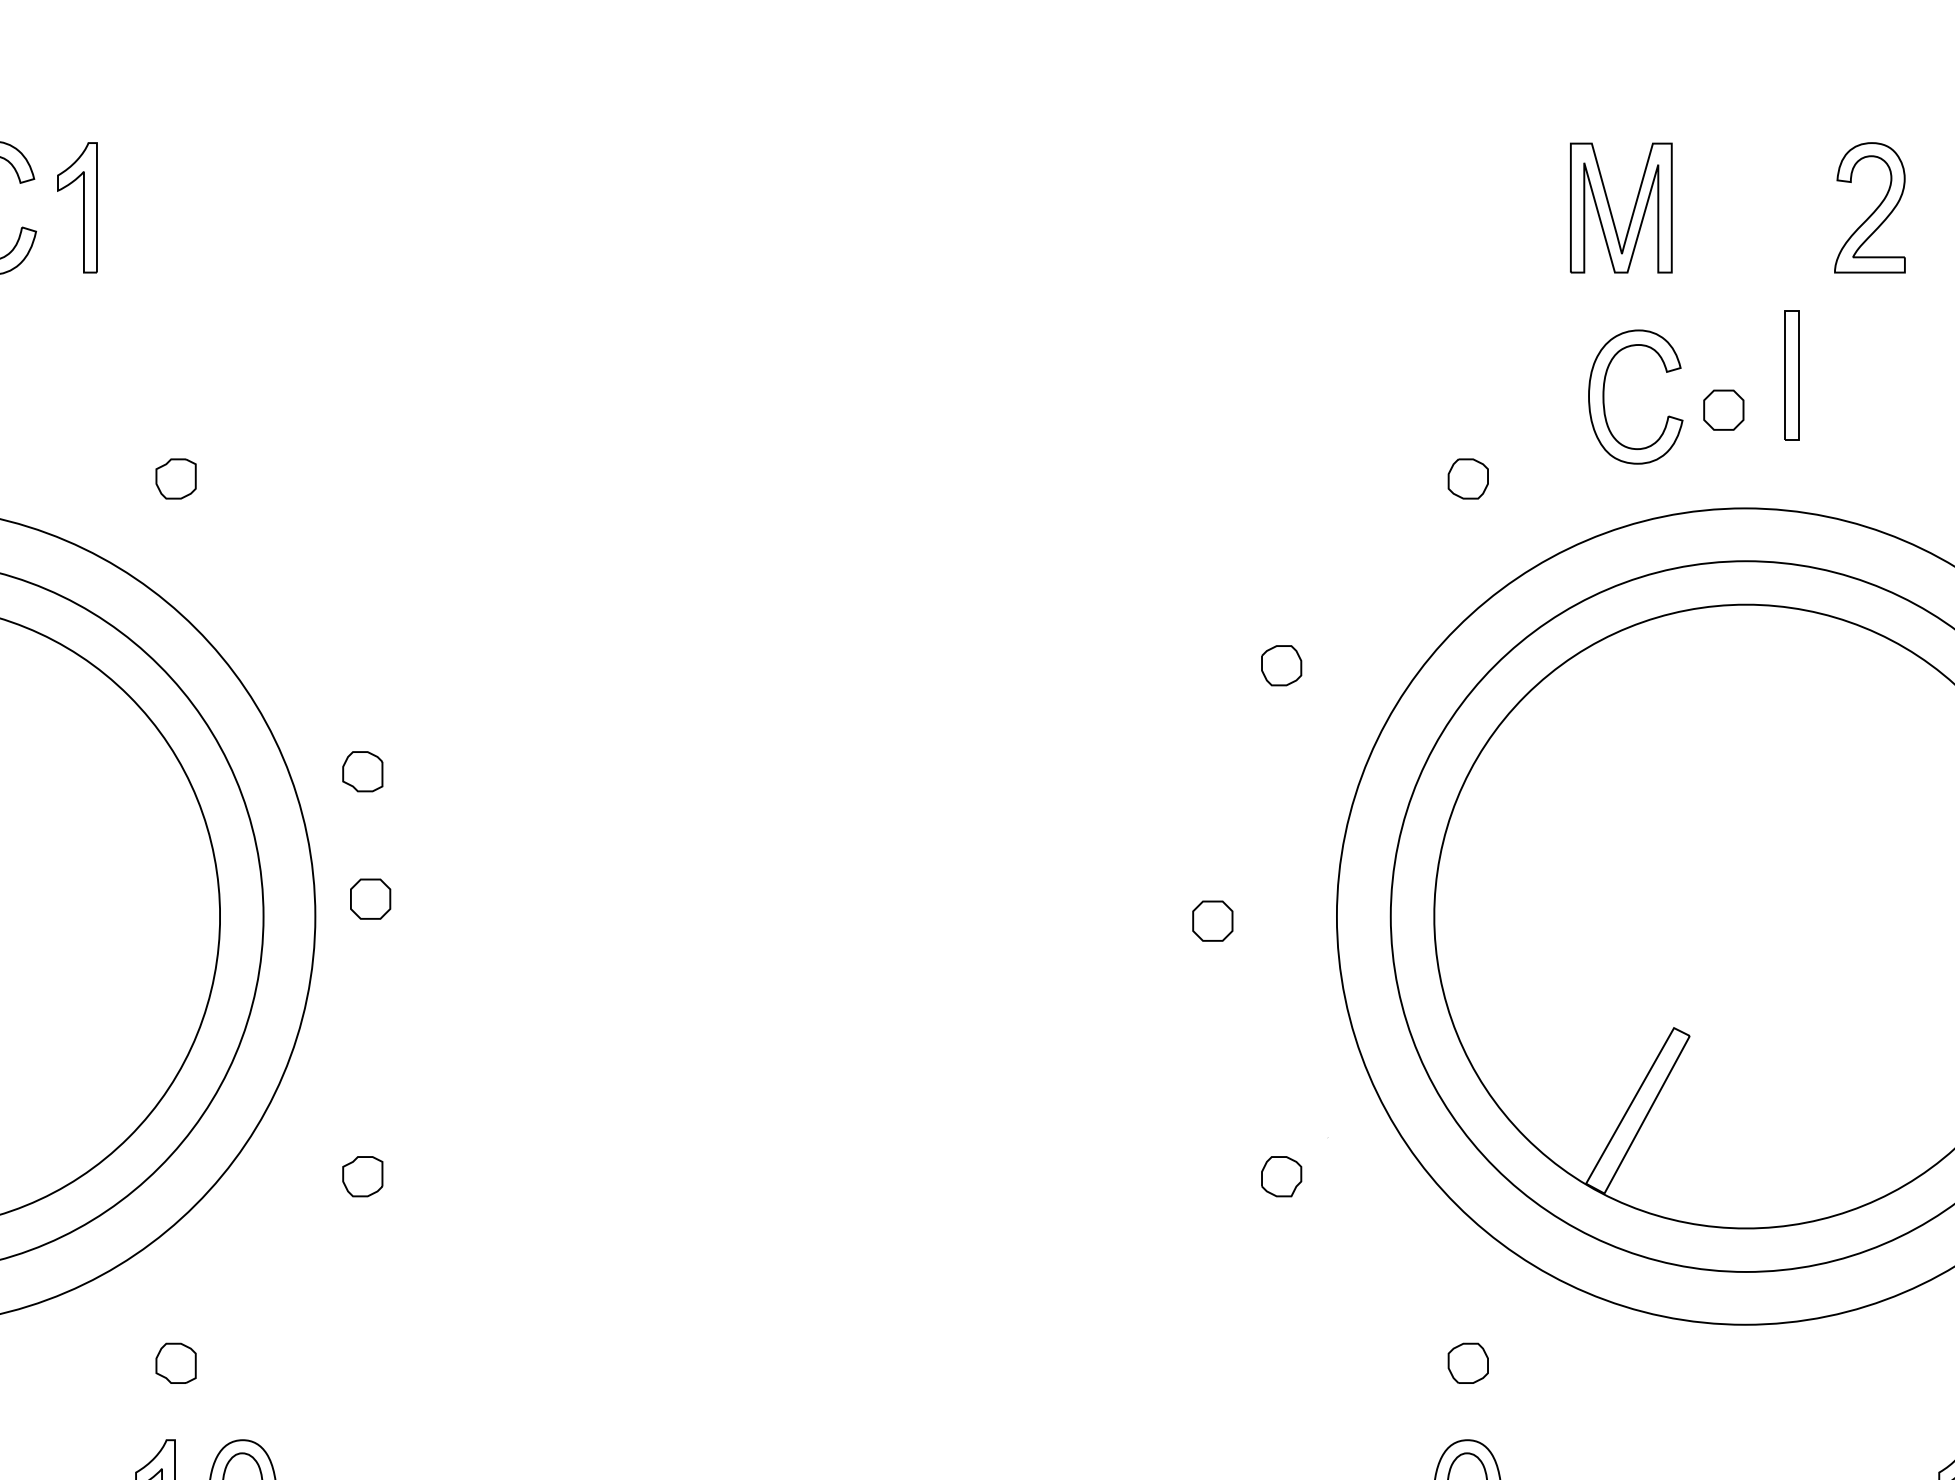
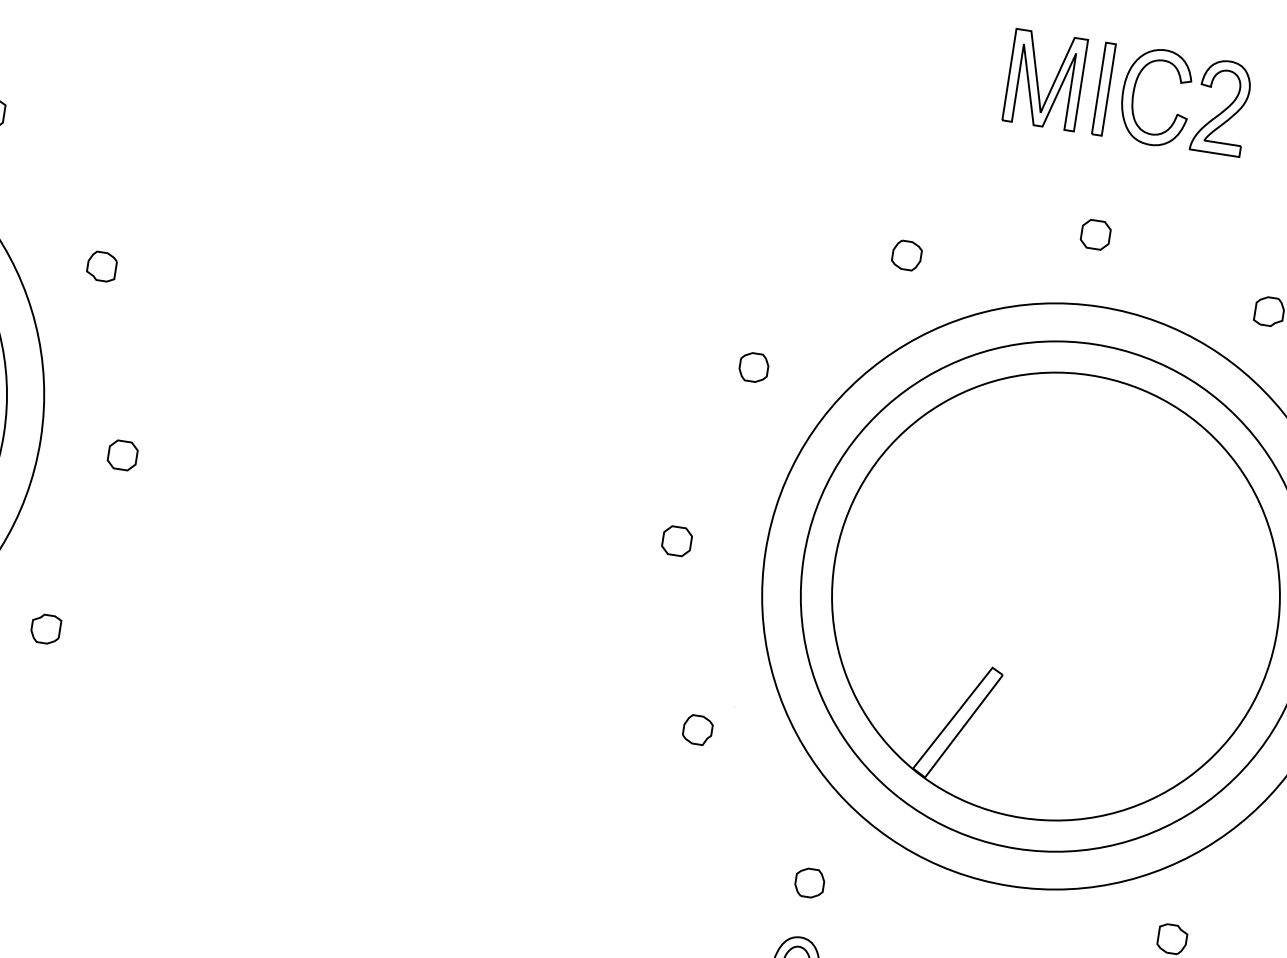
part: (1791, 375) -> (1103, 89), moved
part: (1604, 396) -> (1134, 93), moved
part: (362, 771) -> (101, 266), moved
part: (370, 898) -> (122, 454), moved

